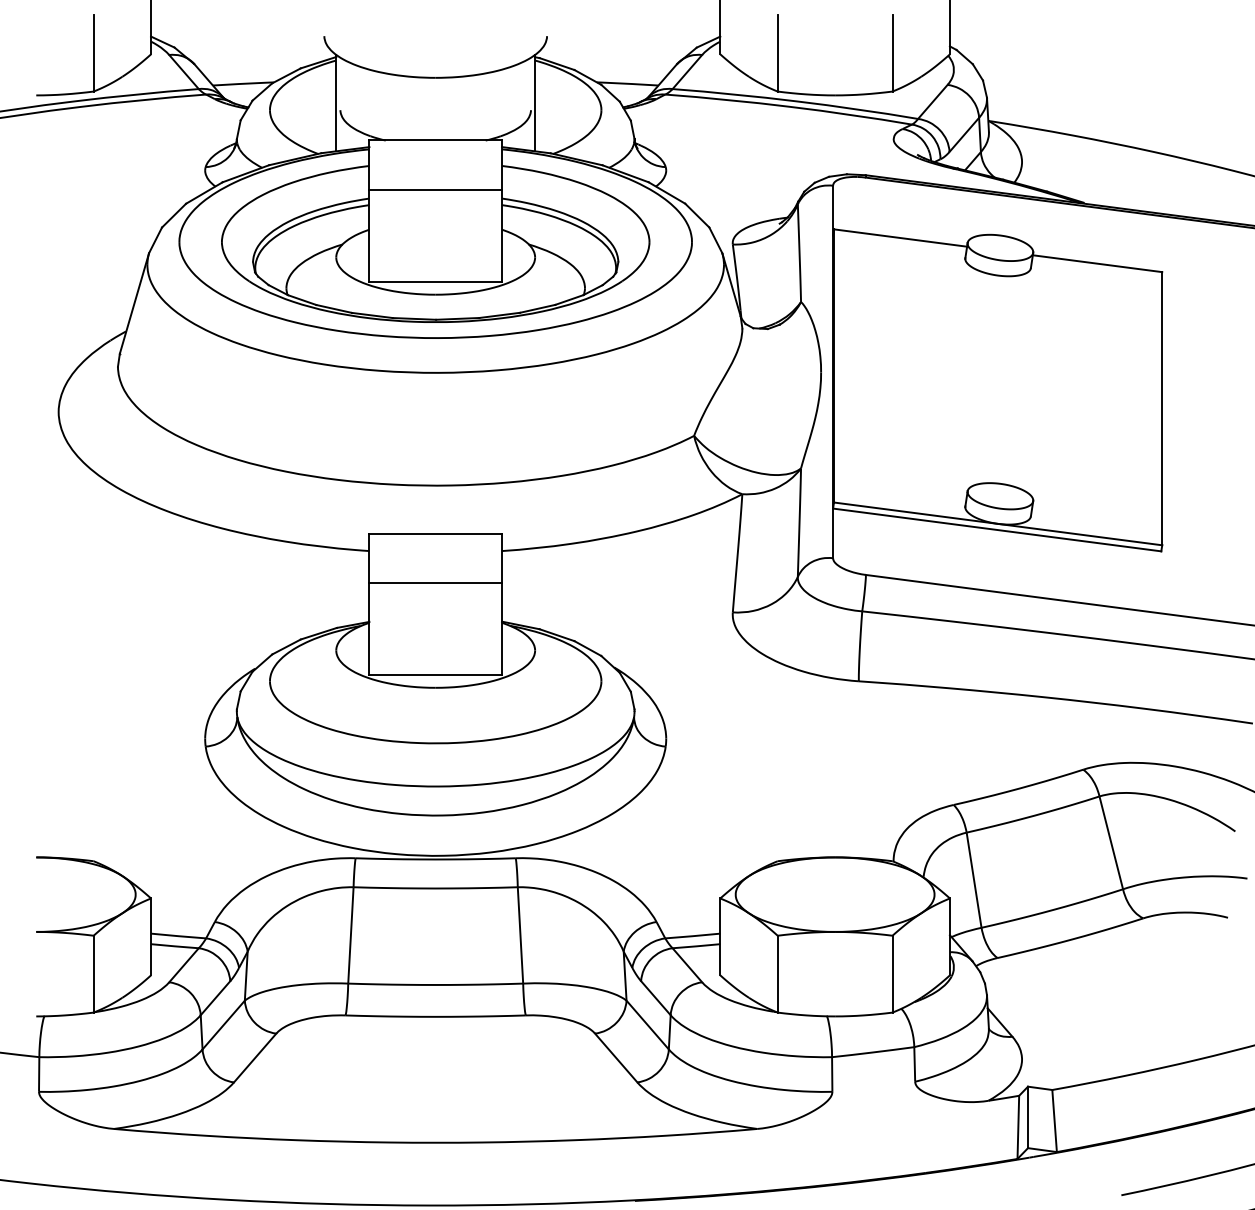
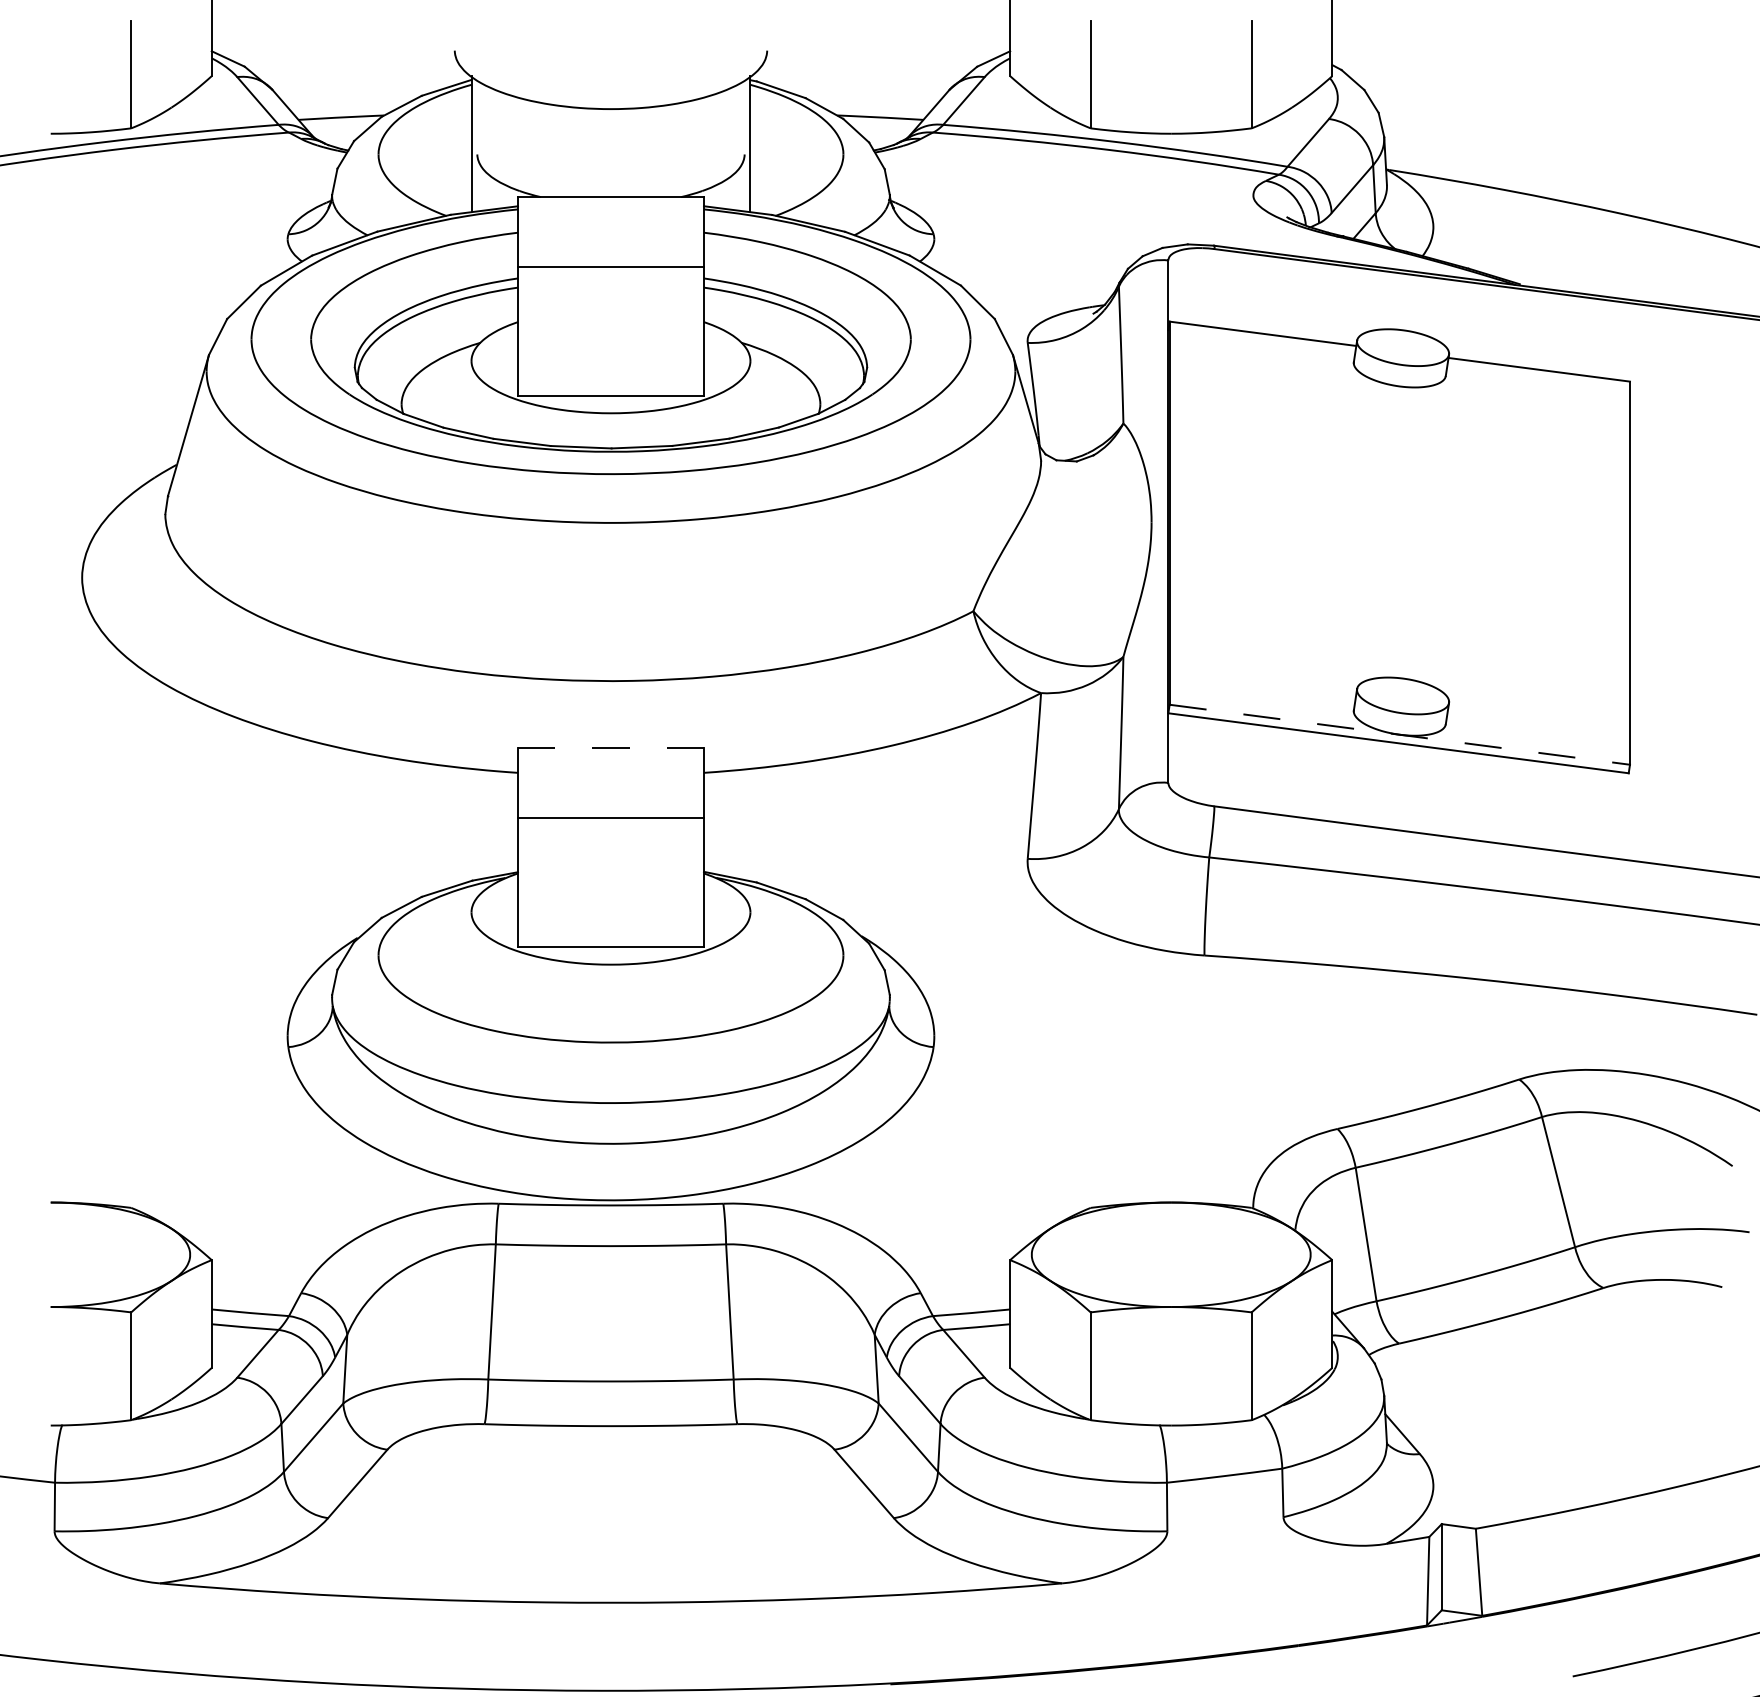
line: (998, 523) -> (1400, 734), solid -> dashed
line: (435, 533) -> (610, 748), solid -> dashed

